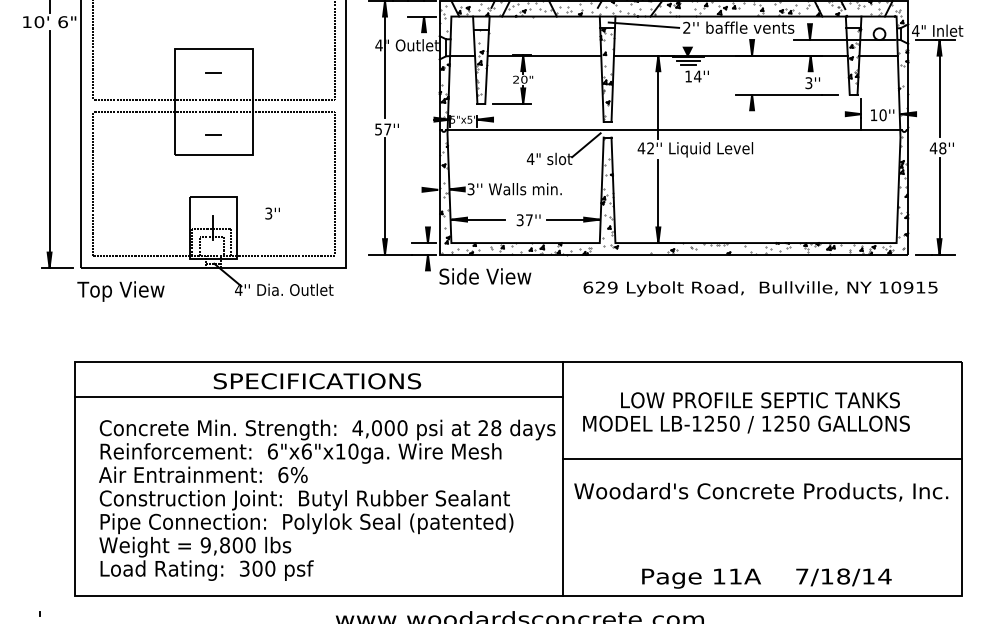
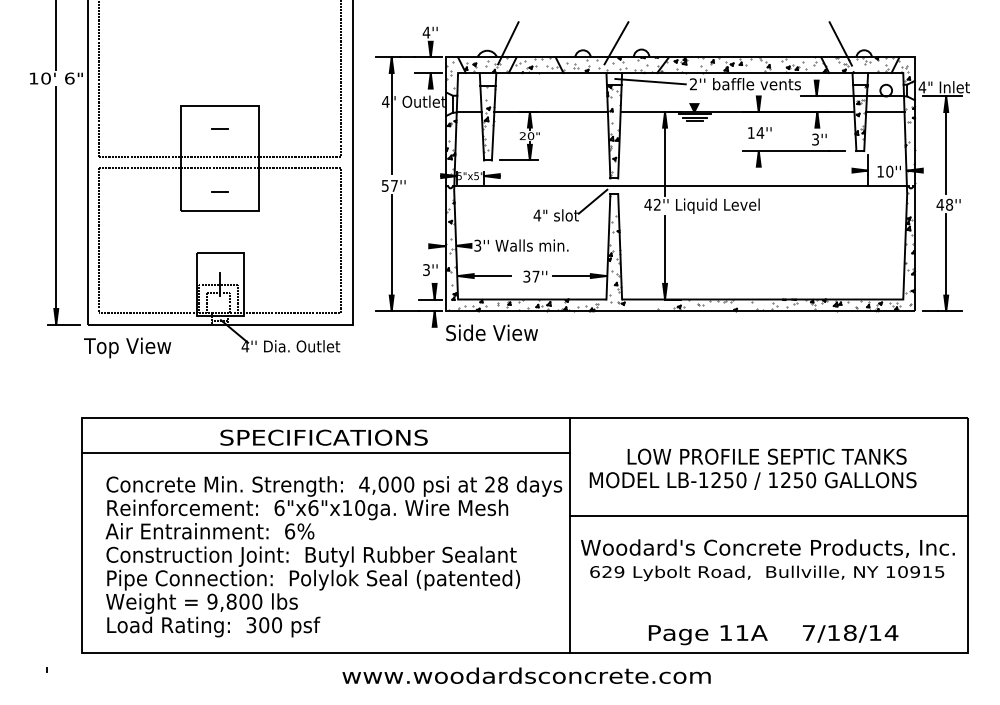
text: (696, 76) -> (759, 132), moved
text: (272, 213) -> (430, 269), moved
text: (760, 289) -> (767, 573), moved

